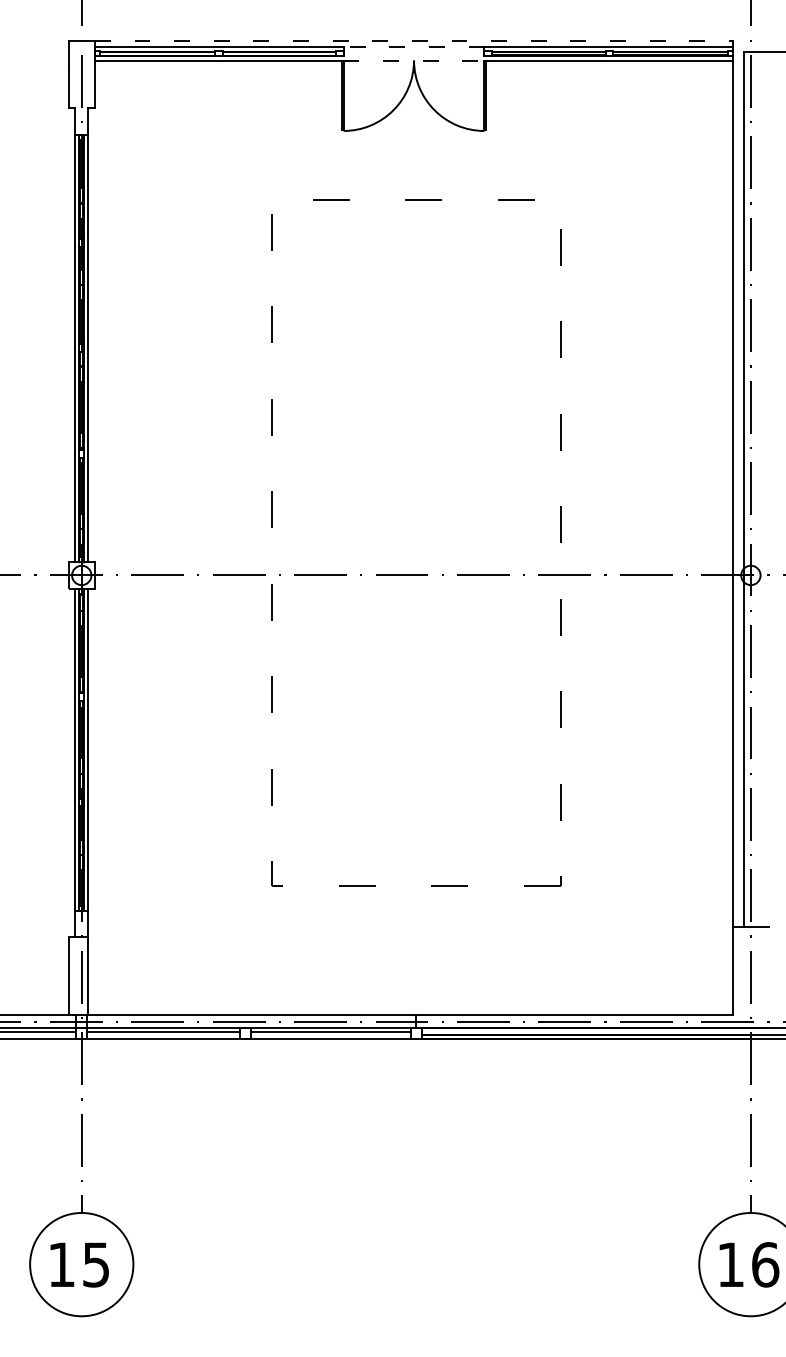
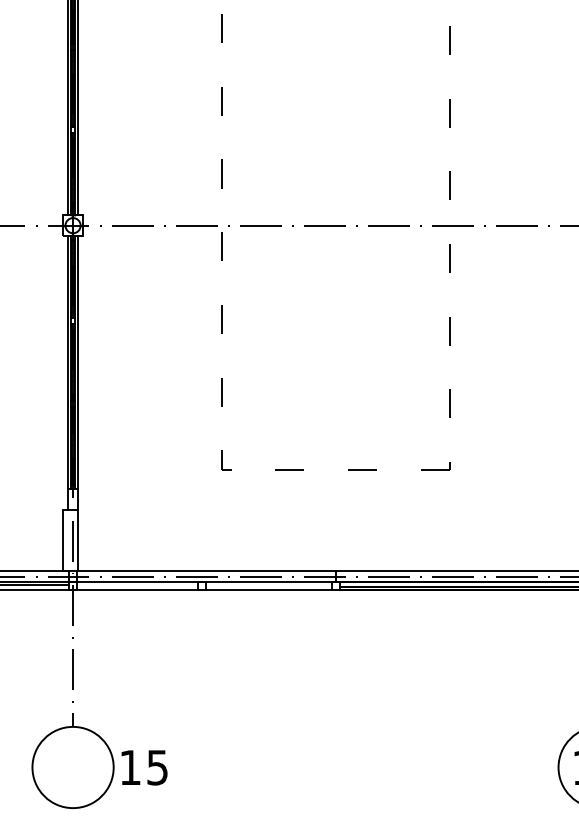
line: (163, 1032) -> (137, 585), removed
line: (331, 1032) -> (269, 585), removed
text: (79, 1264) -> (144, 767), moved

